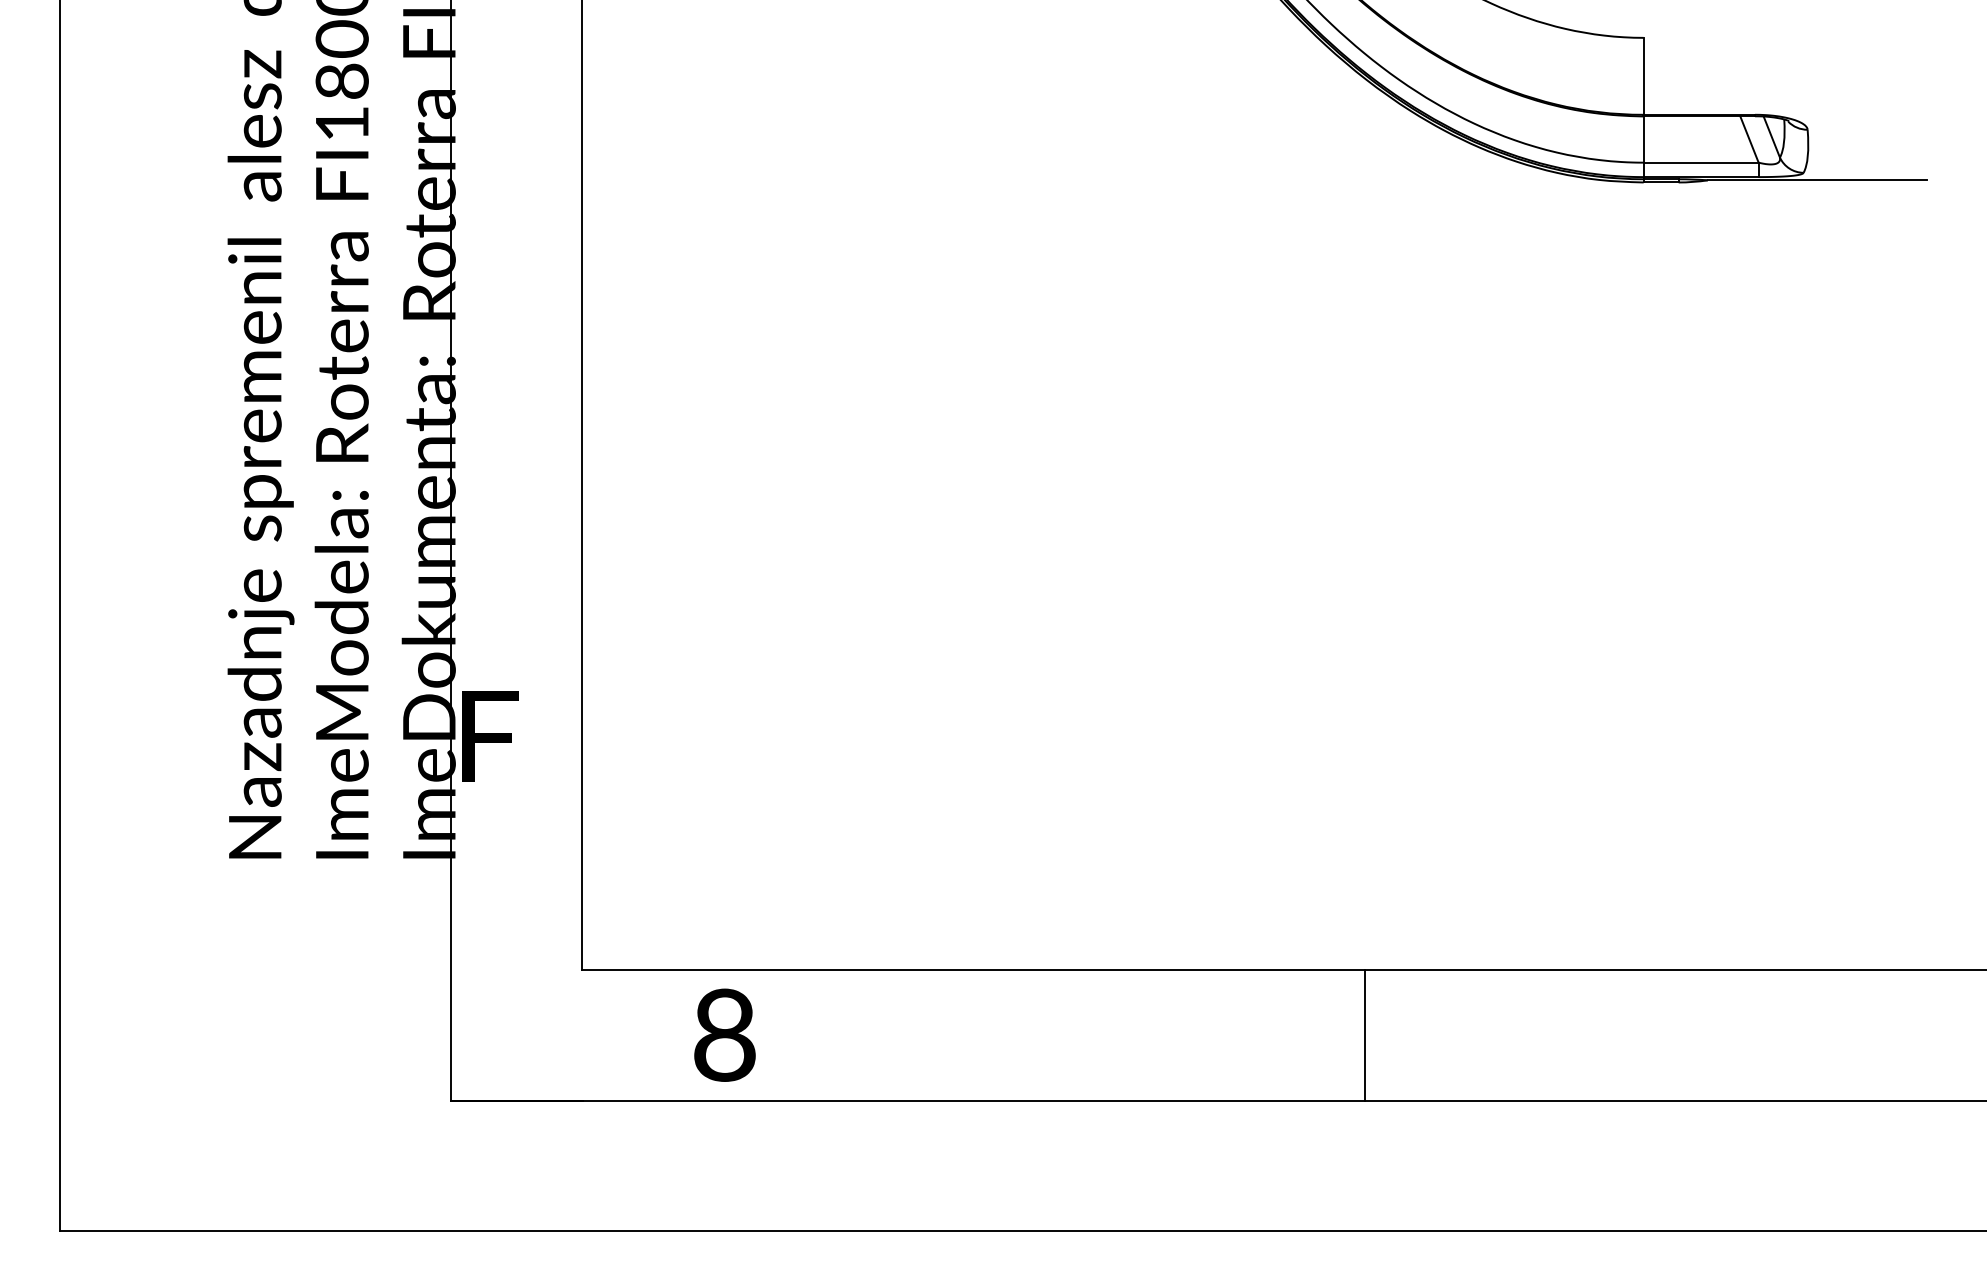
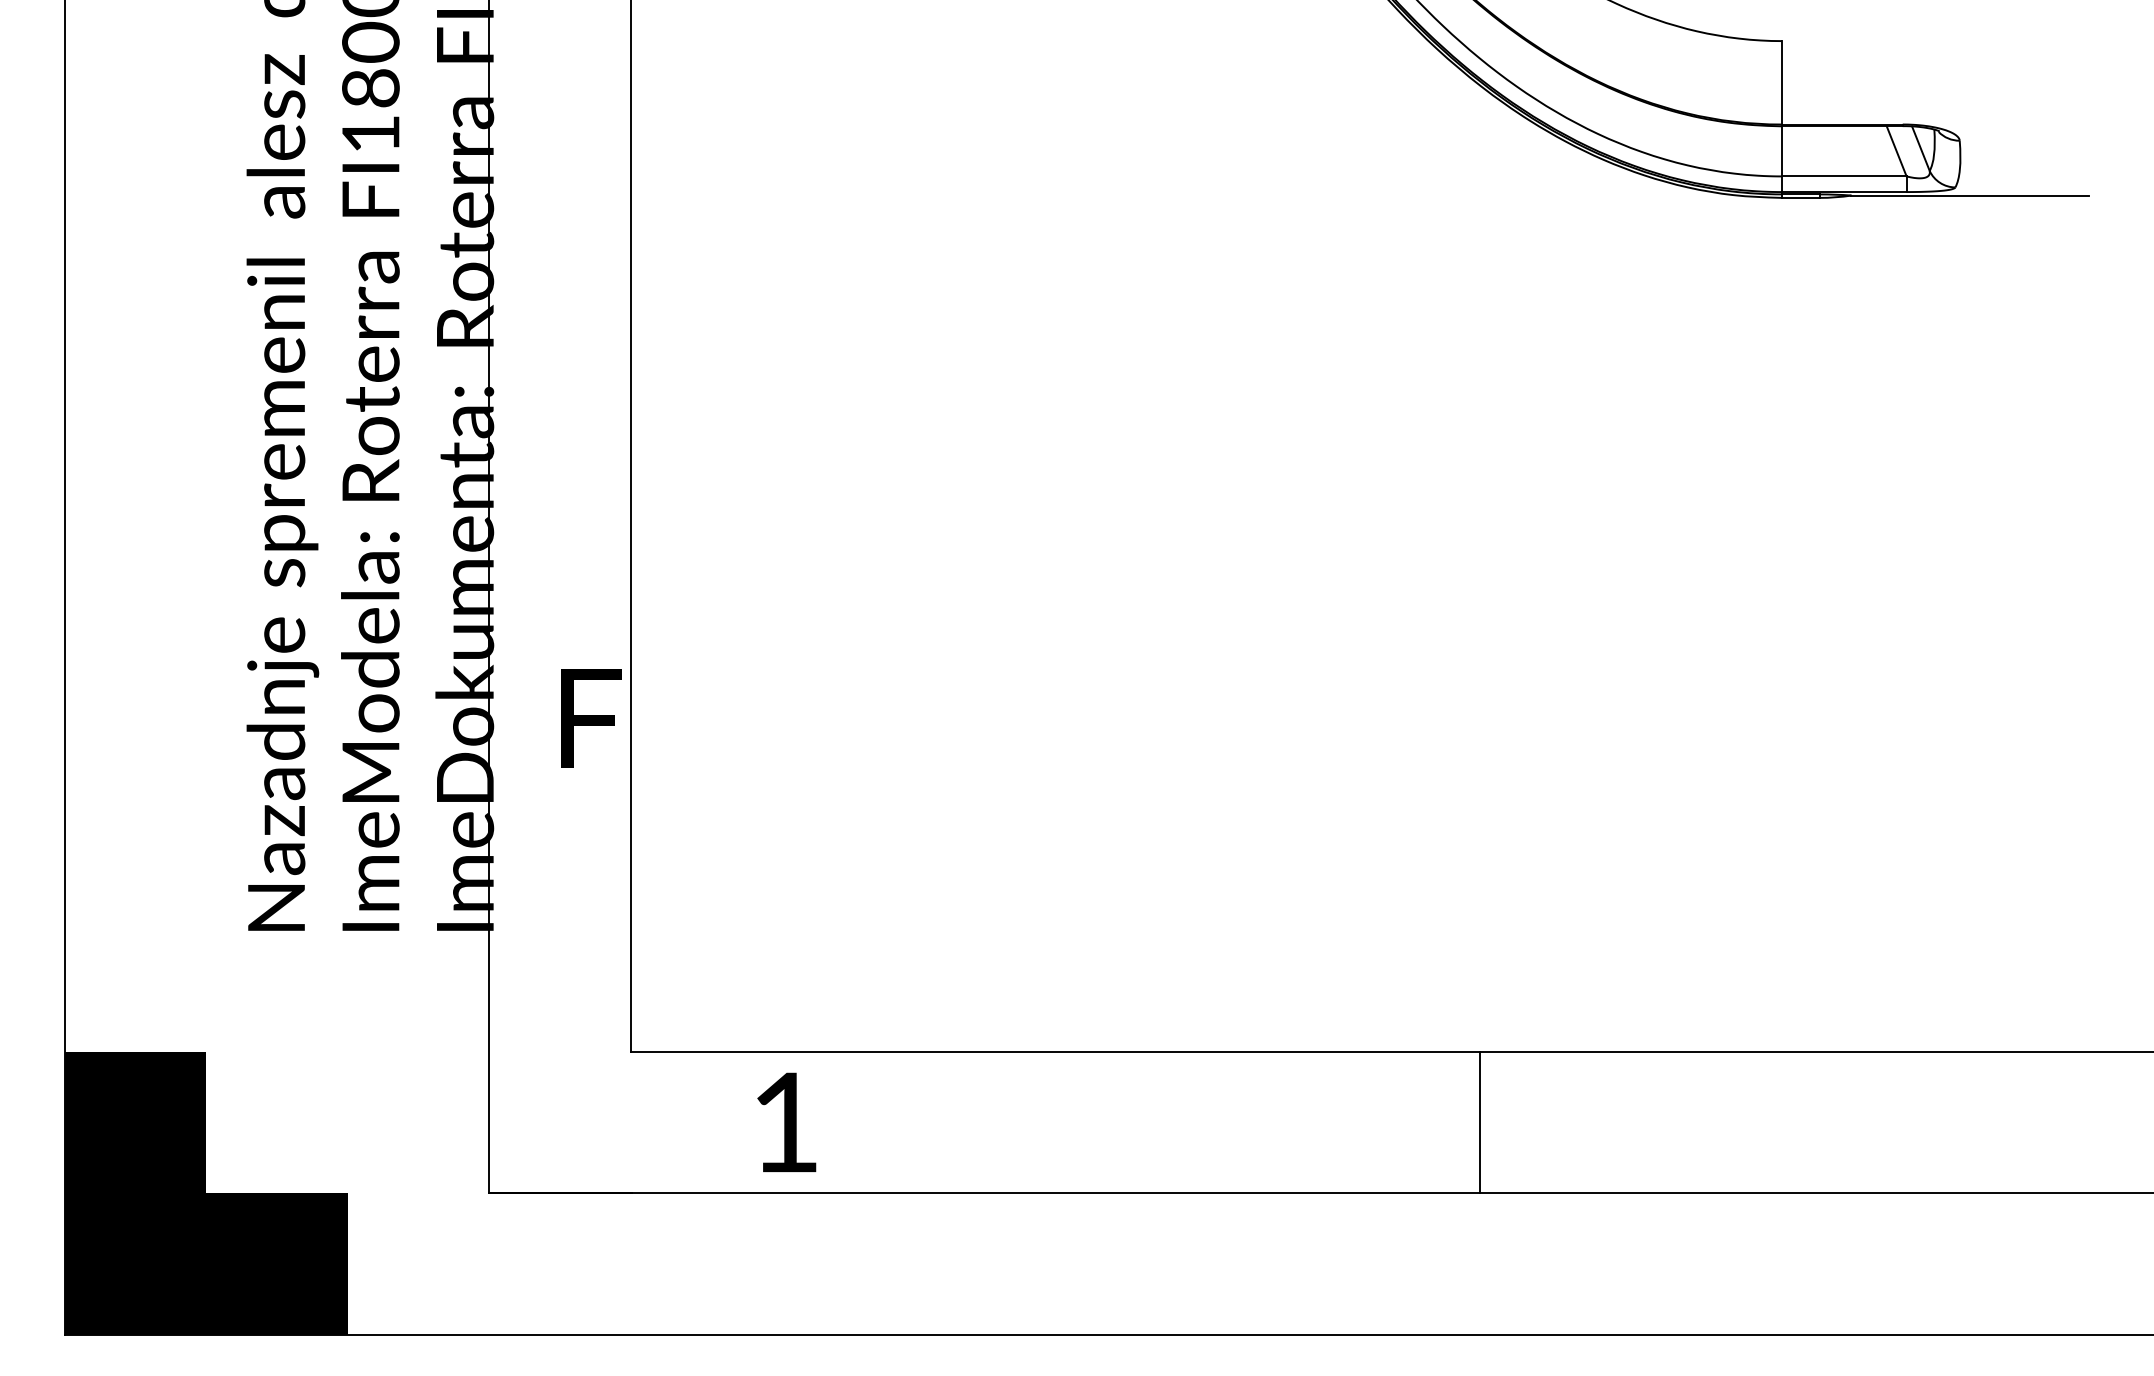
text: (490, 736) -> (591, 718), moved
text: (724, 1035) -> (785, 1122), 8 -> 1
fill: (189, 1099) -> (205, 1192), added

